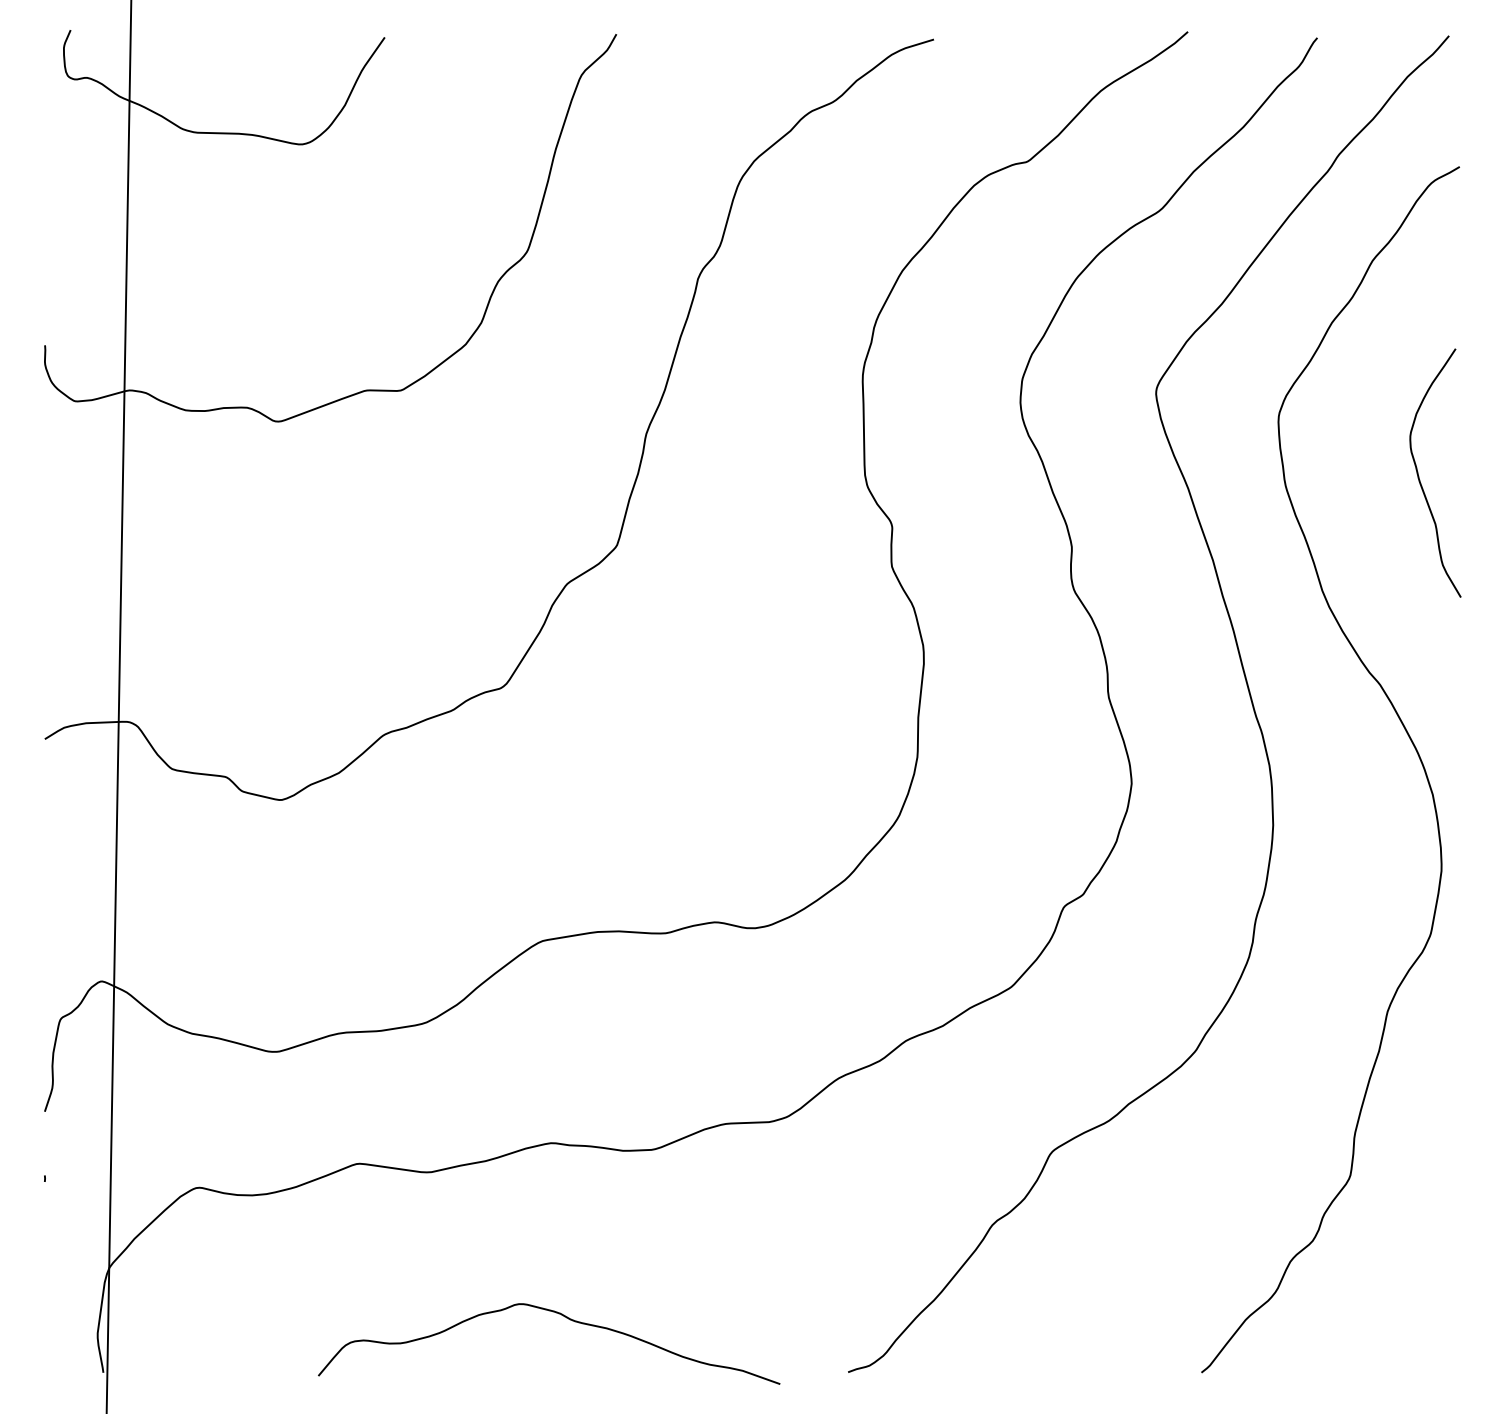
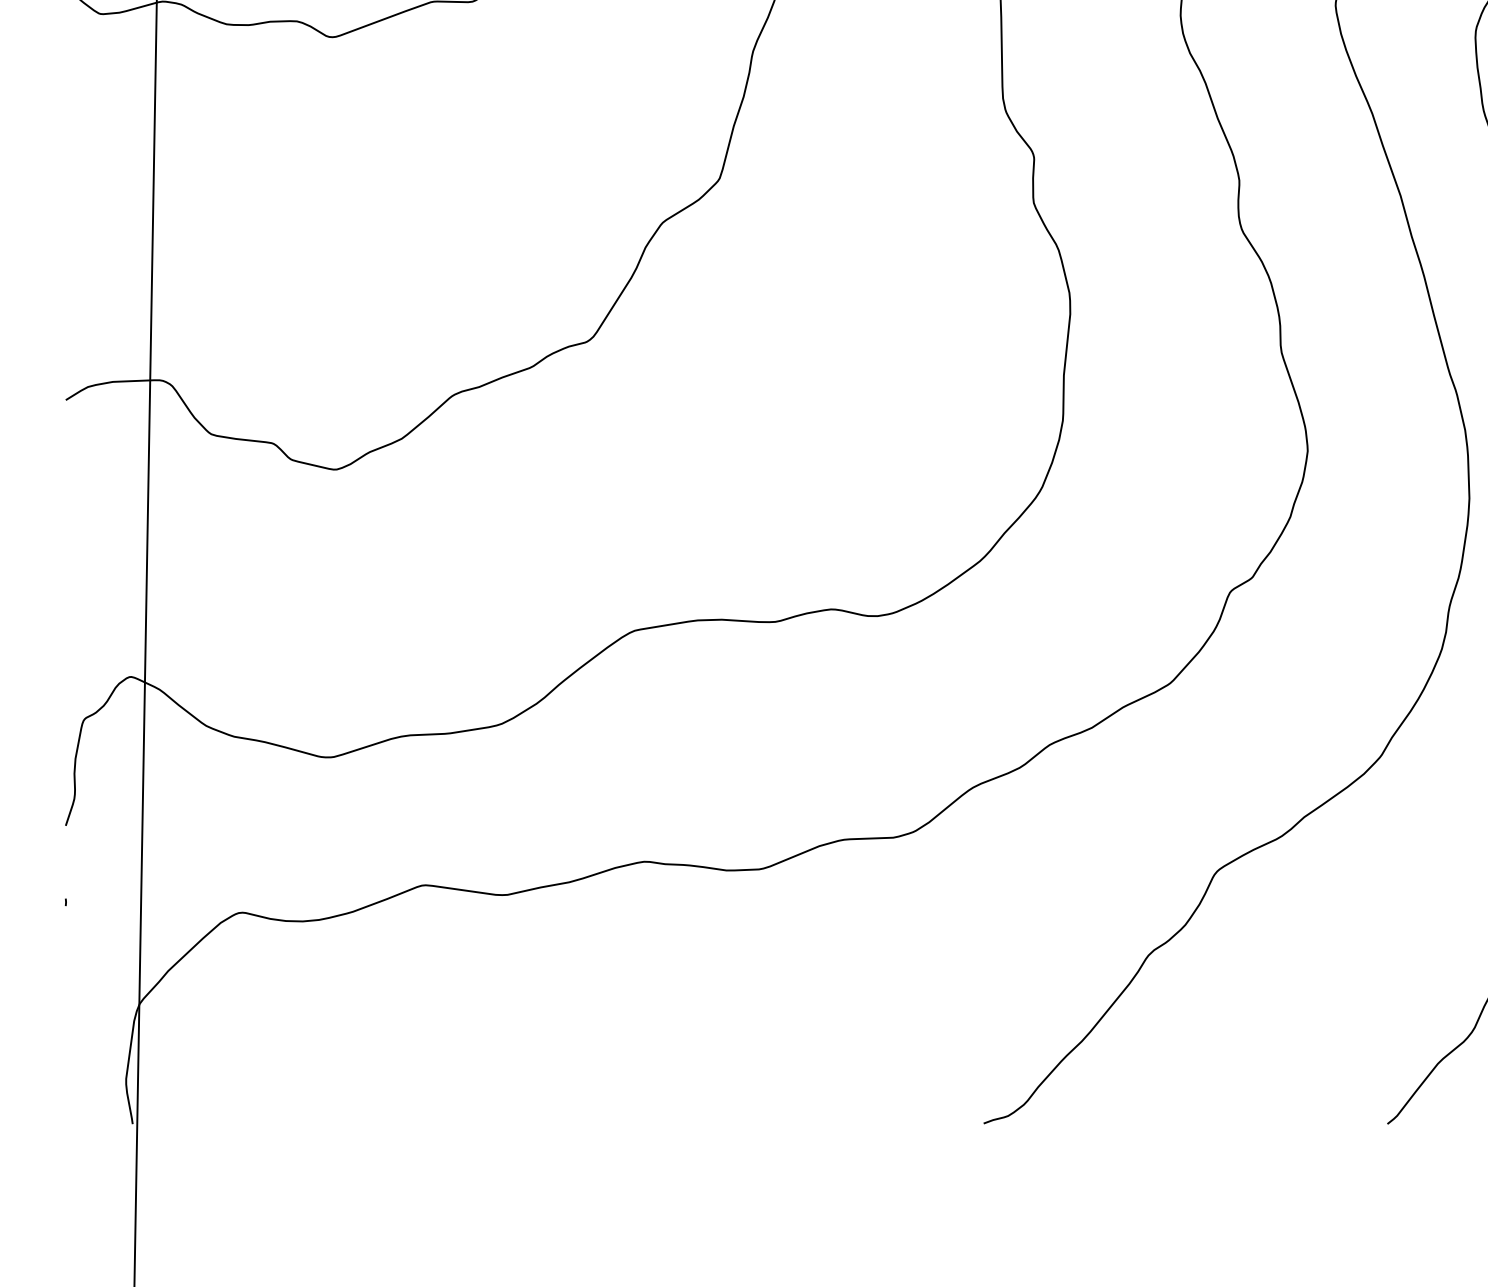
curve: (564, 1317) -> (659, 1060), removed

